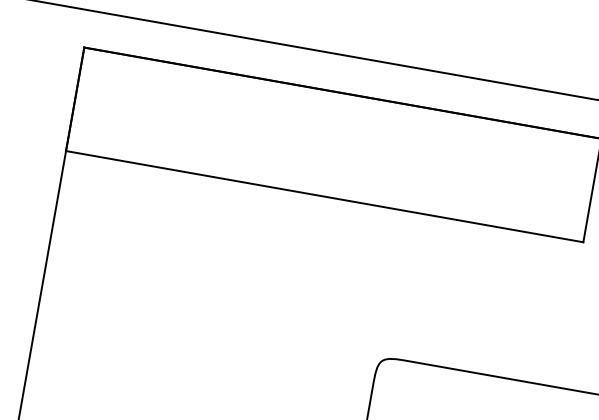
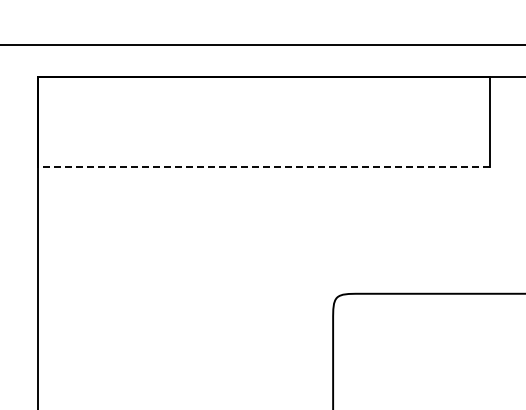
line: (325, 197) -> (264, 167), solid -> dashed

